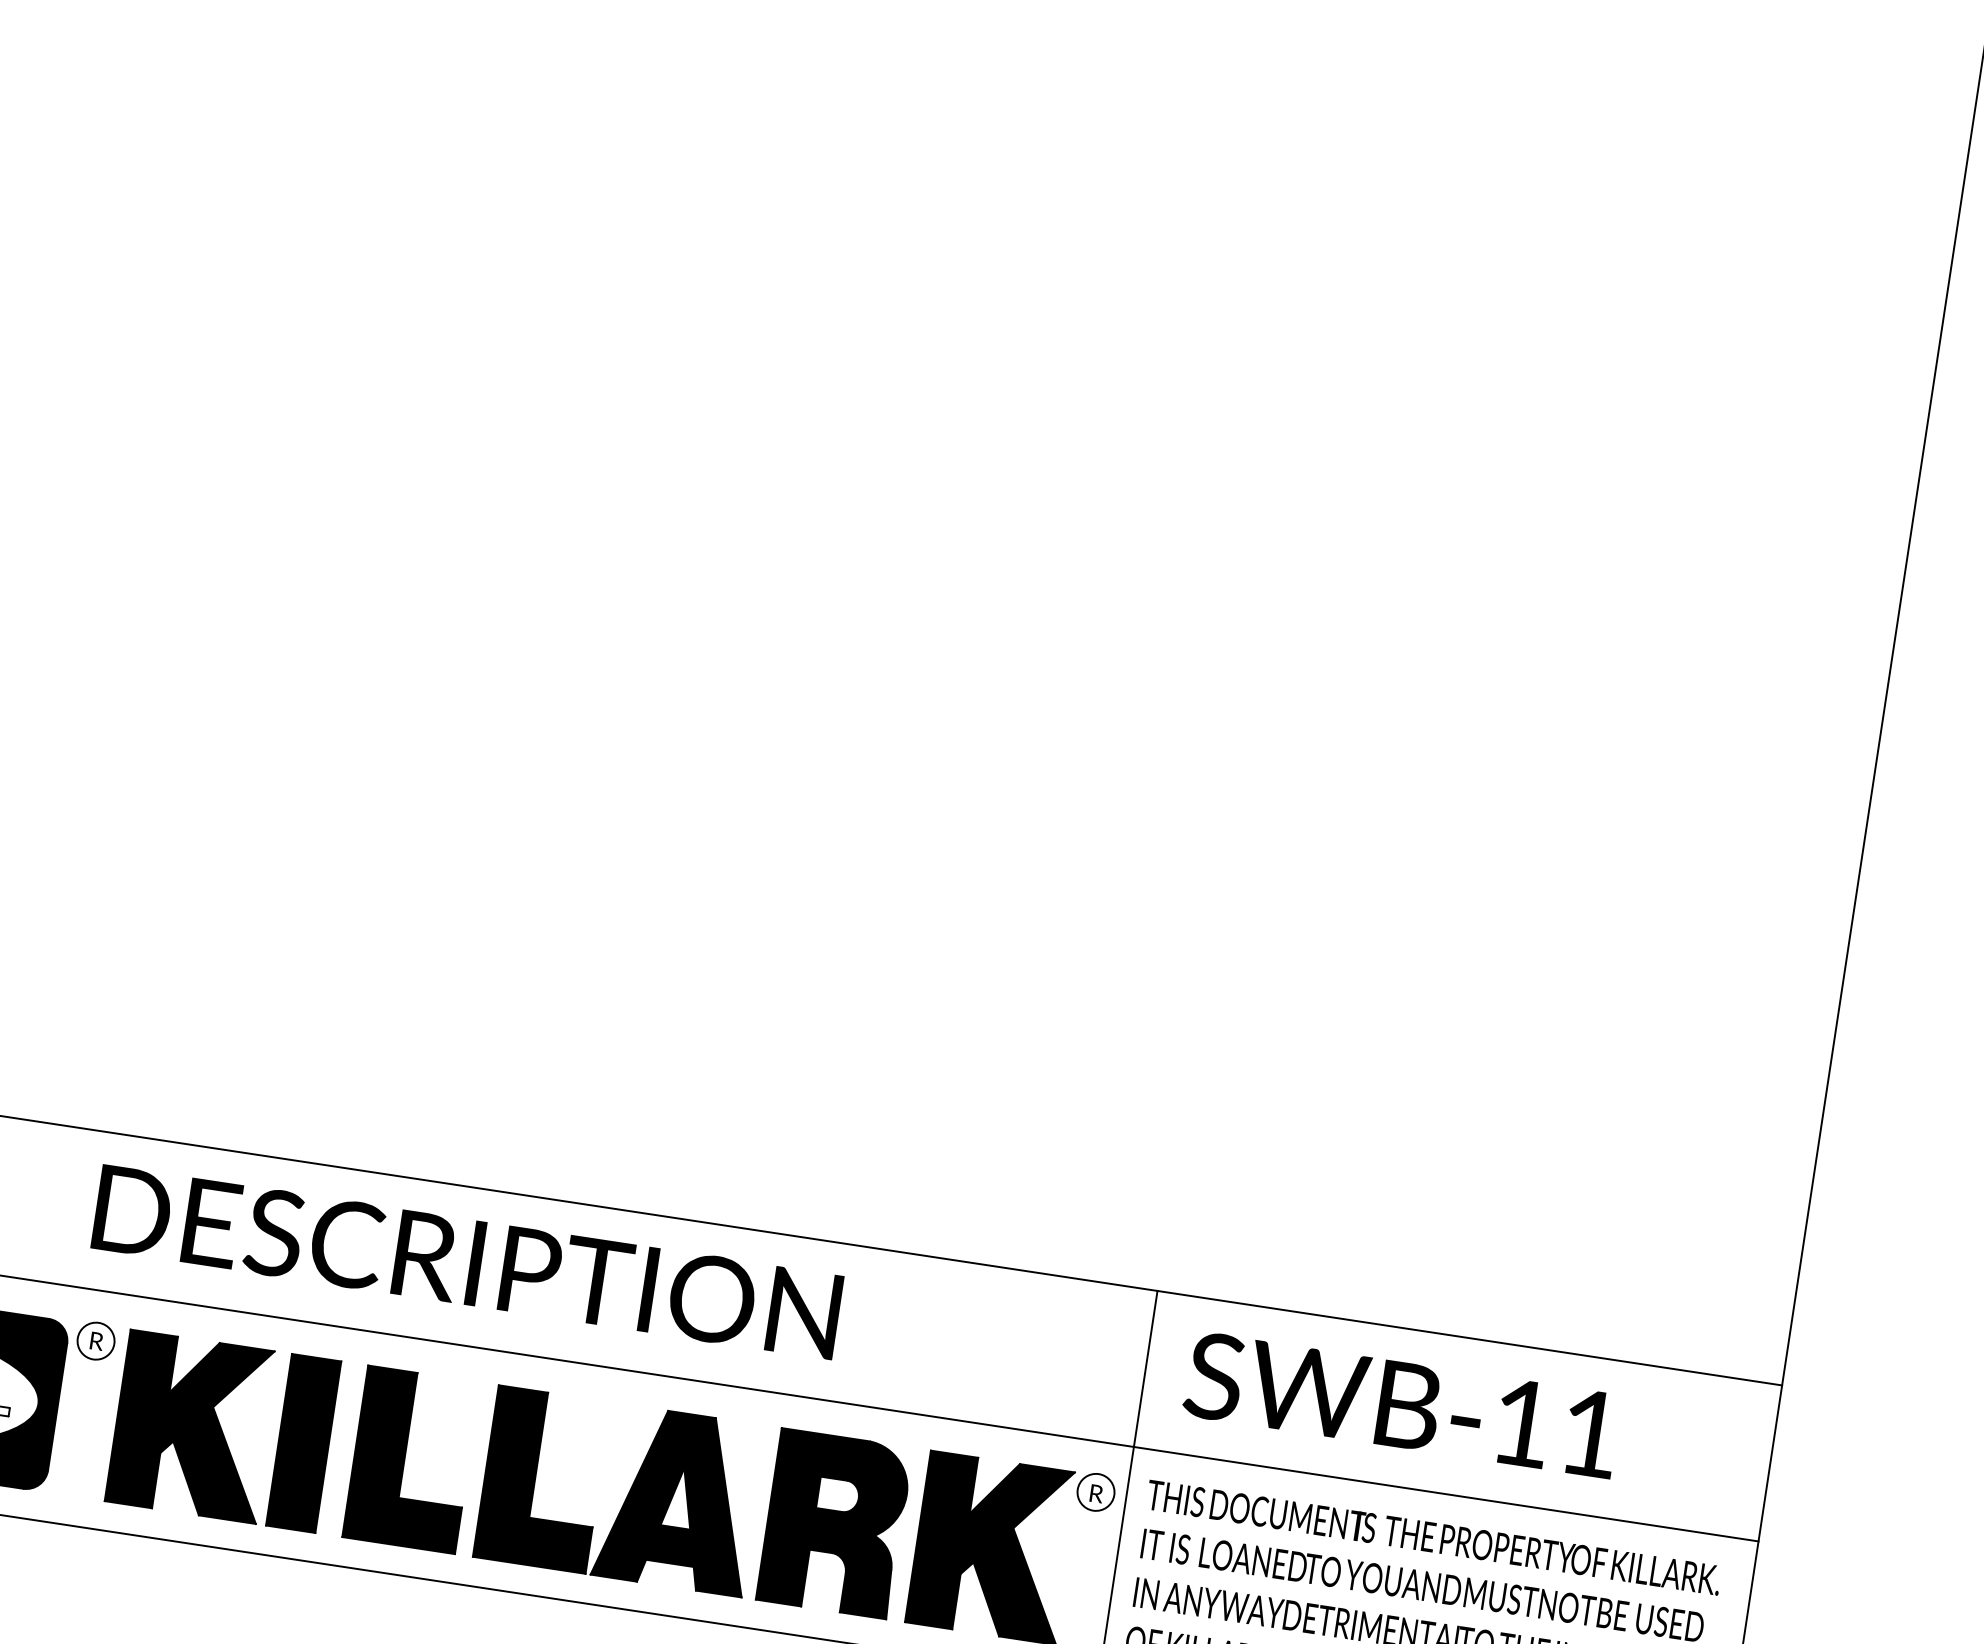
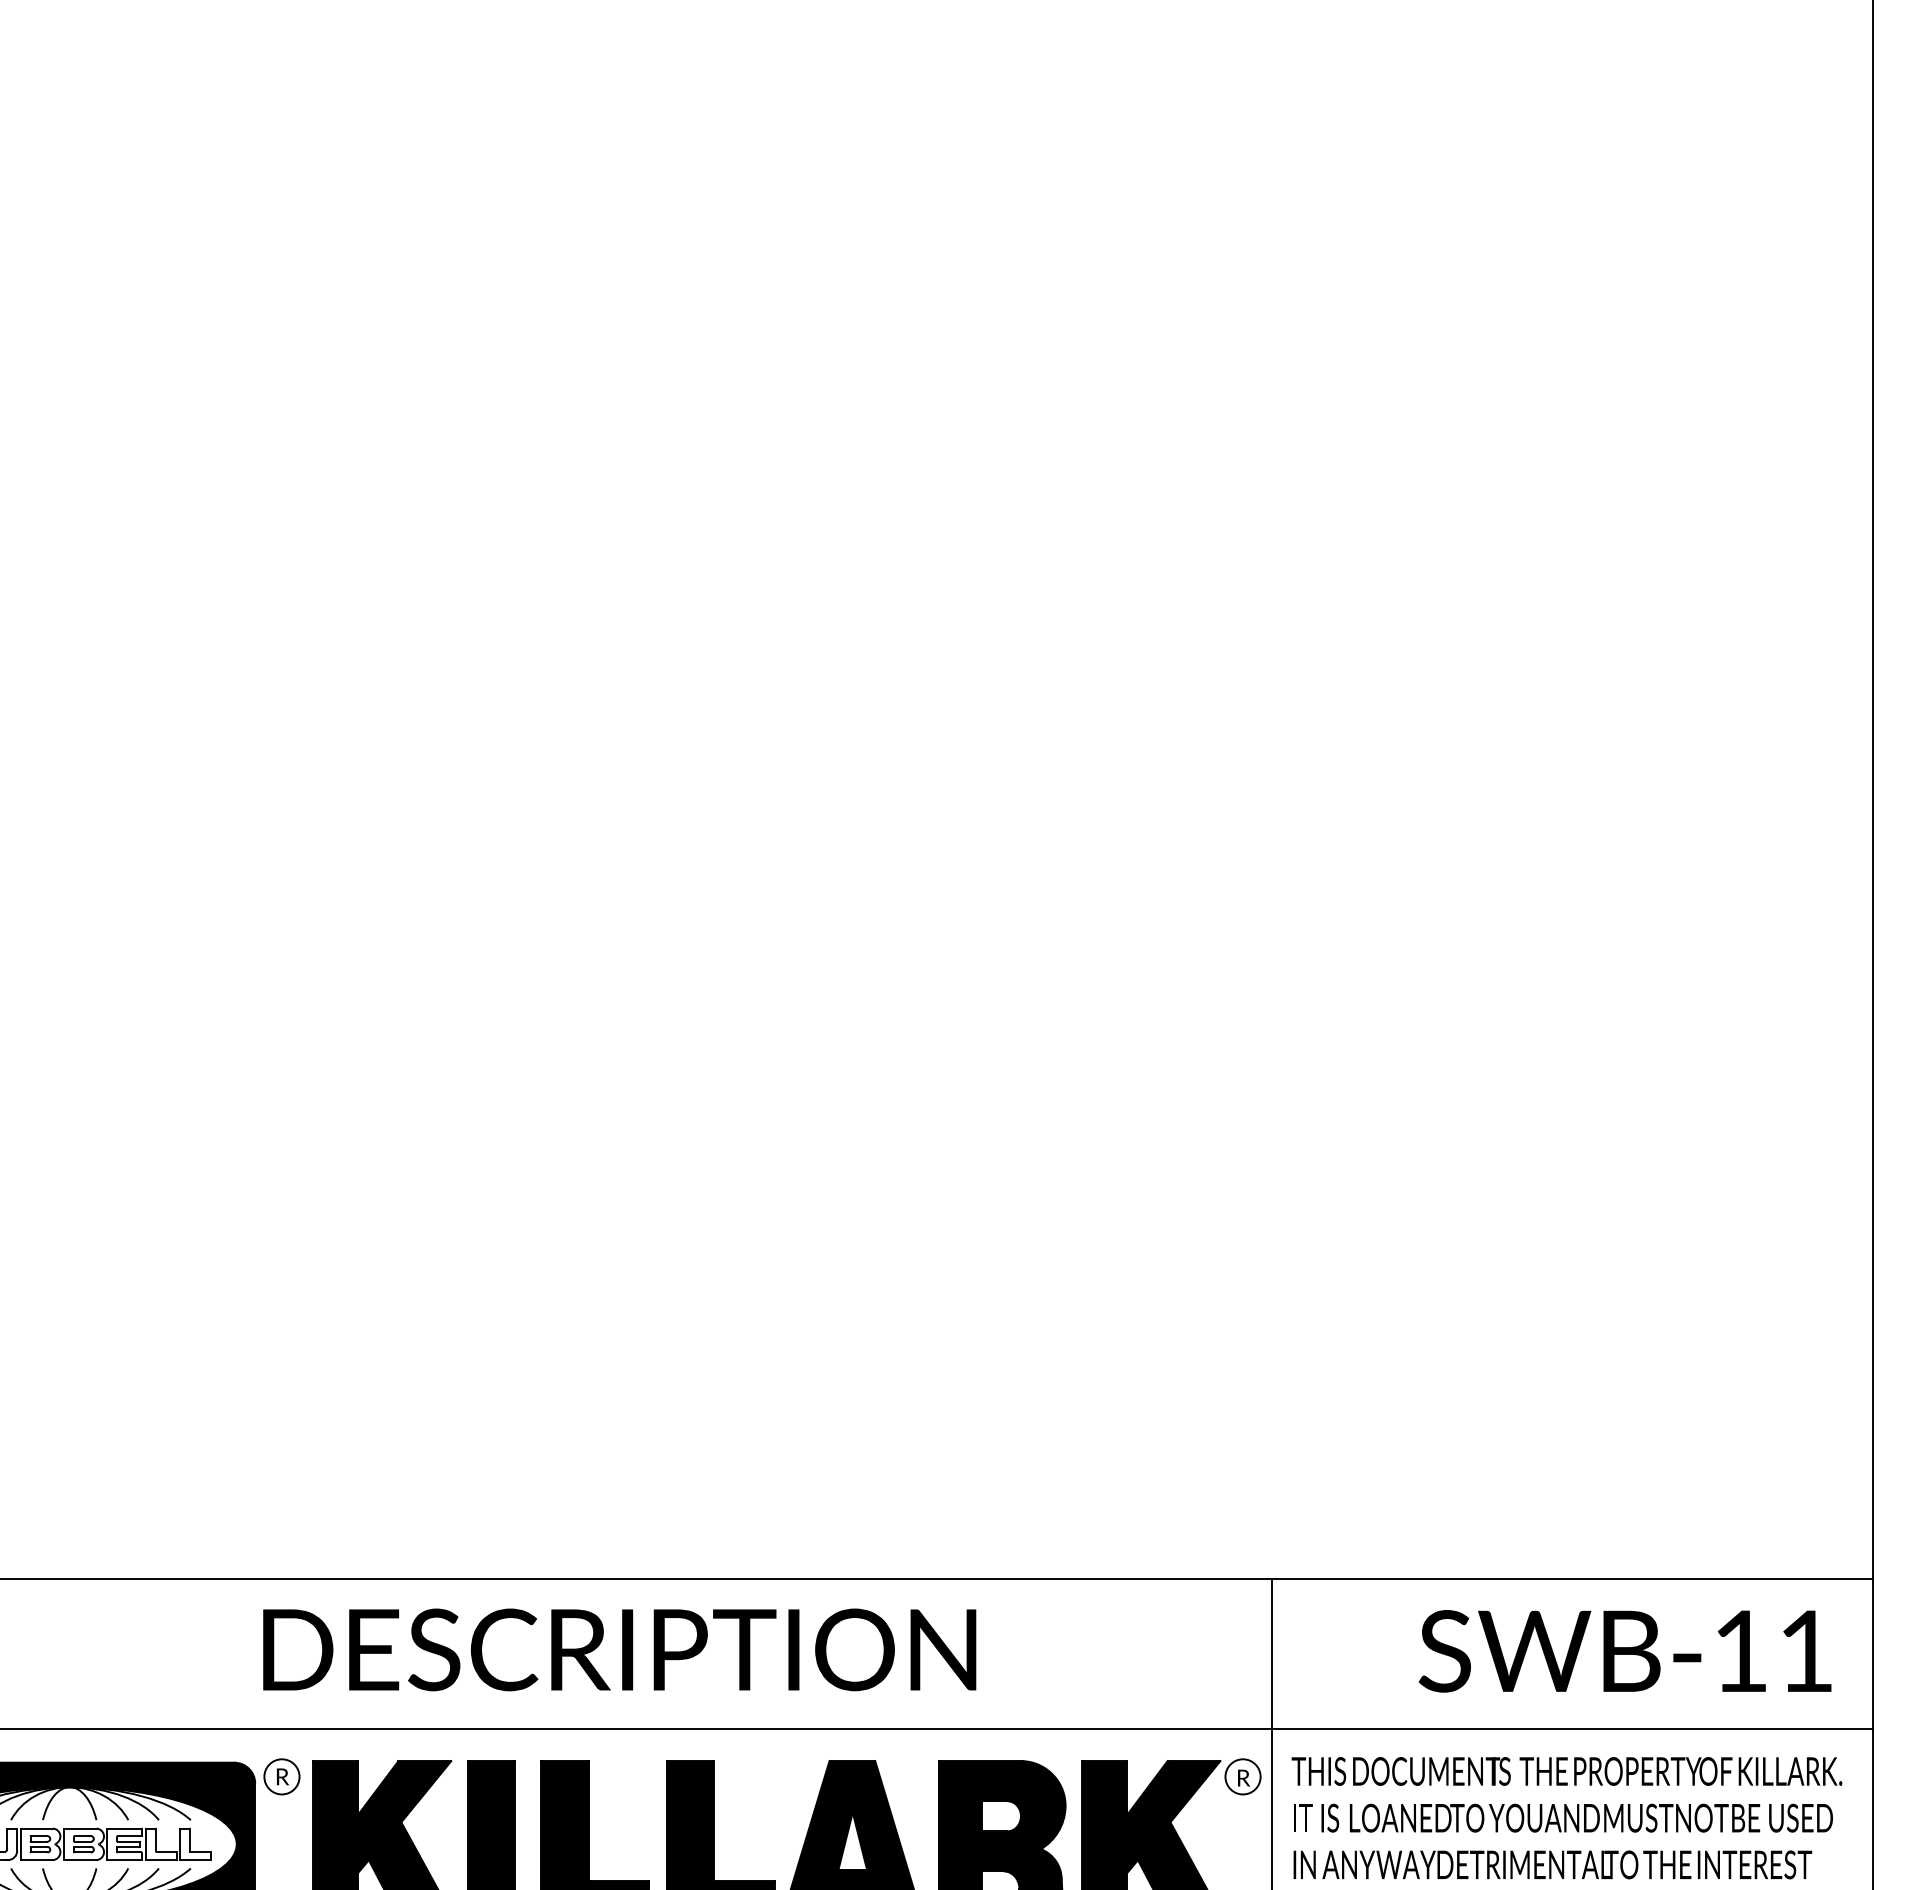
text: (1401, 1405) -> (1624, 1651), moved

